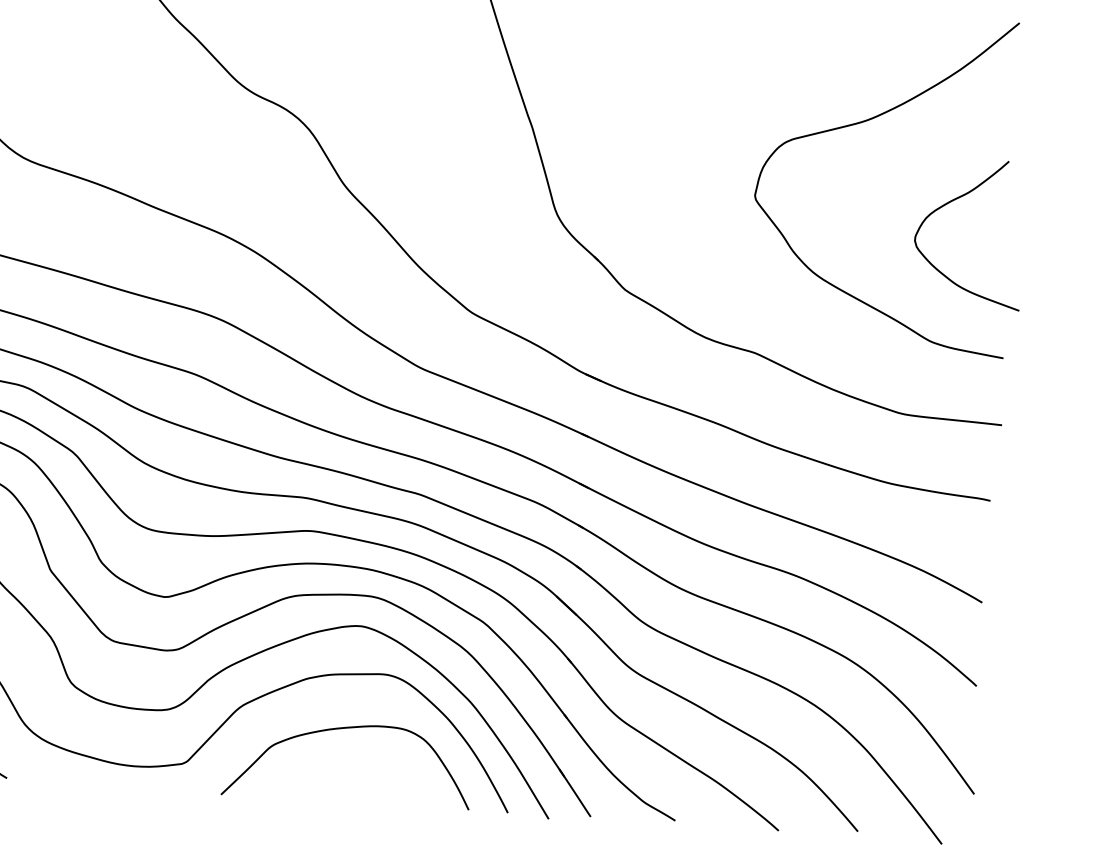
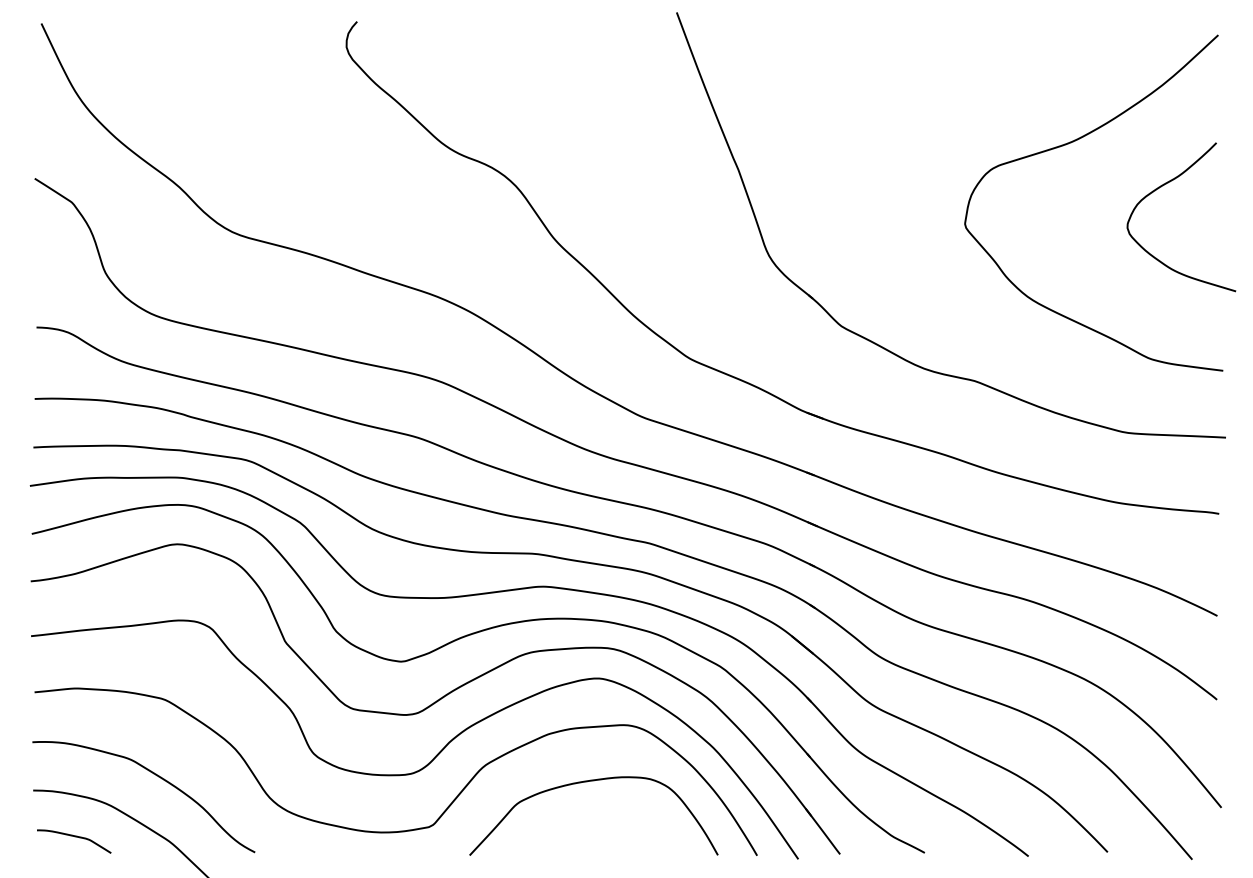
curve: (951, 202) -> (1161, 187), moved

